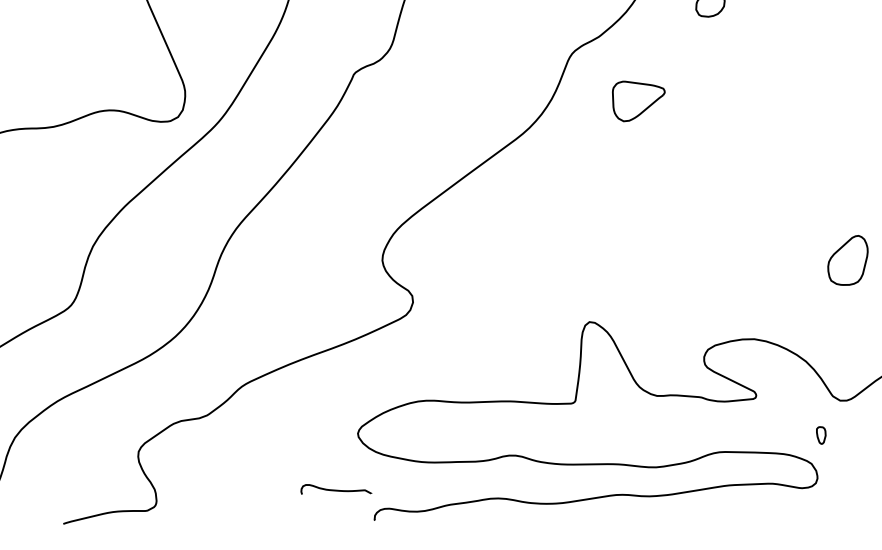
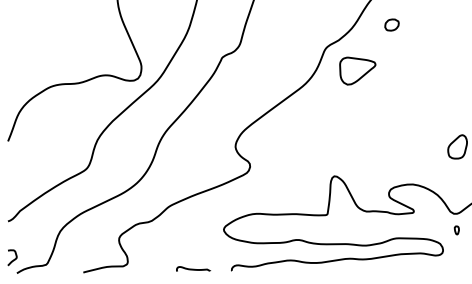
part: (638, 100) -> (357, 70), size x1.43
part: (820, 435) -> (456, 230), moved
curve: (336, 488) -> (193, 268), moved

